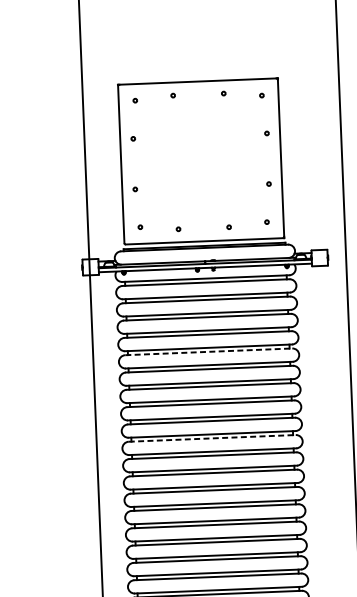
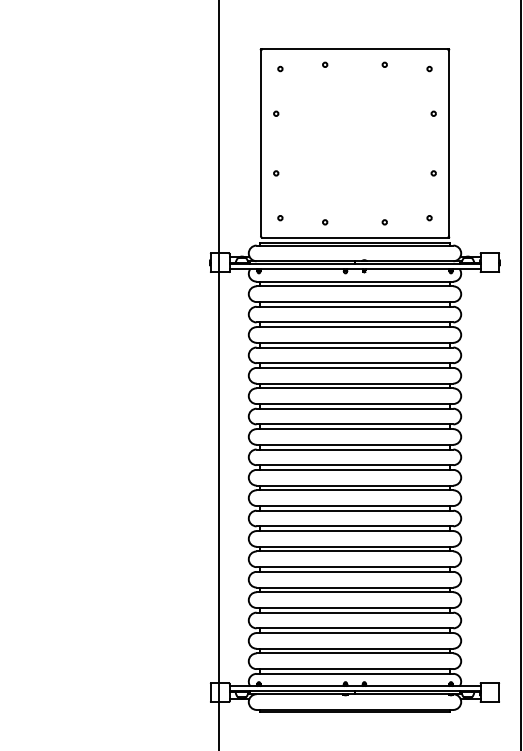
line: (209, 351) -> (355, 367), dashed -> solid
line: (212, 438) -> (355, 469), dashed -> solid

